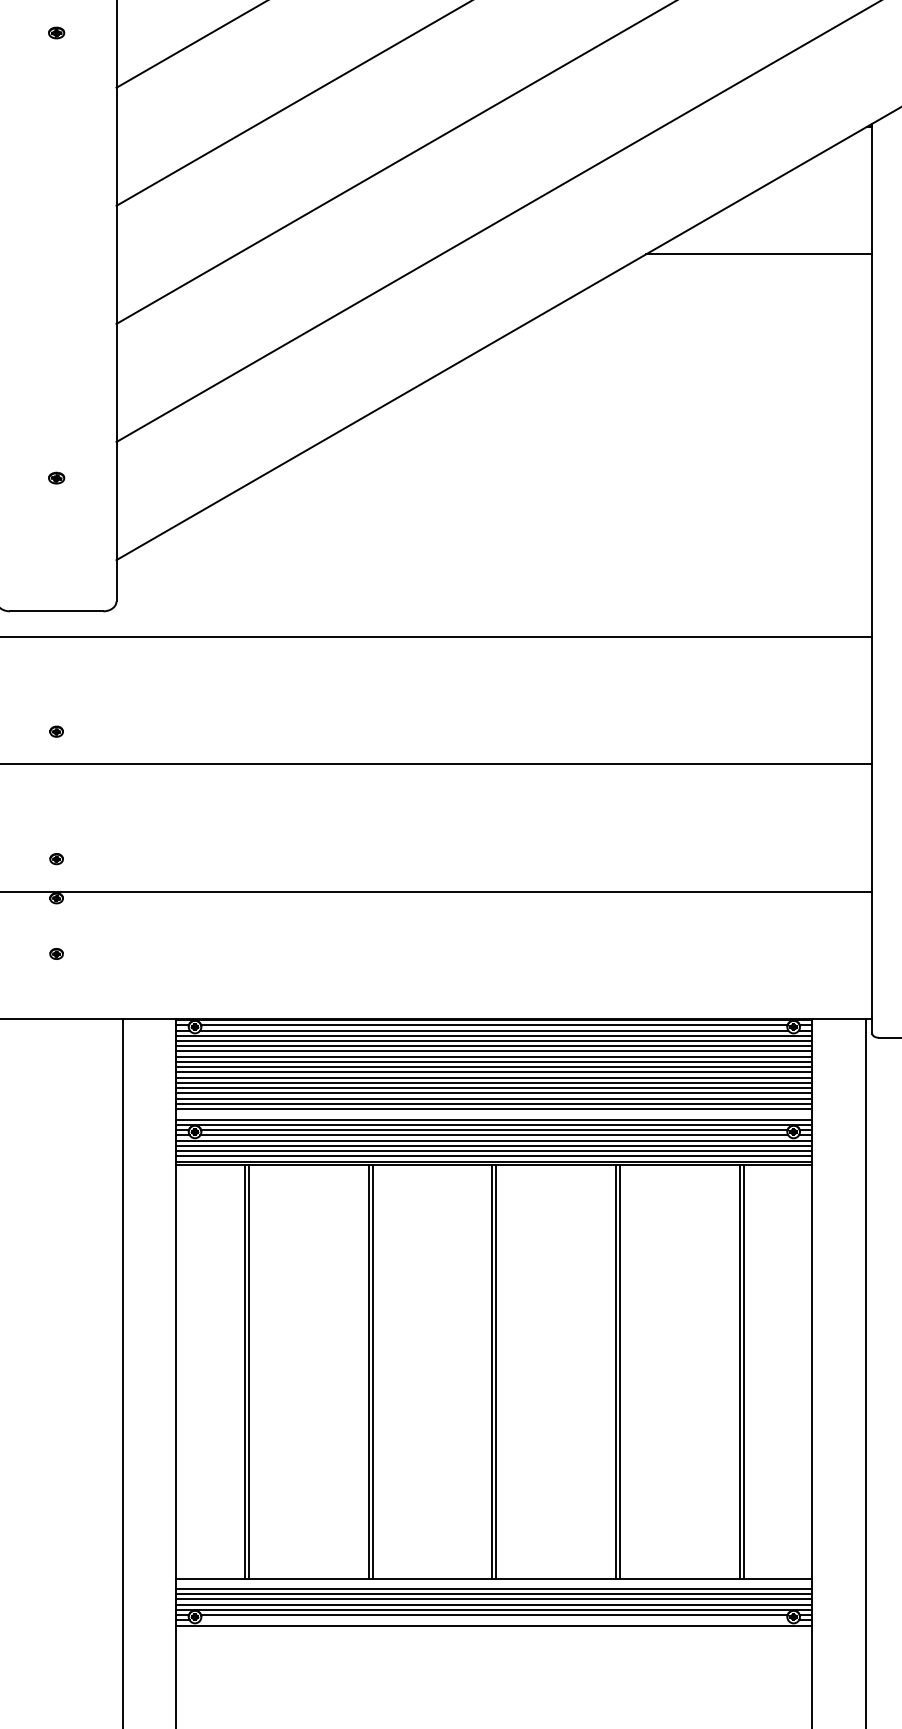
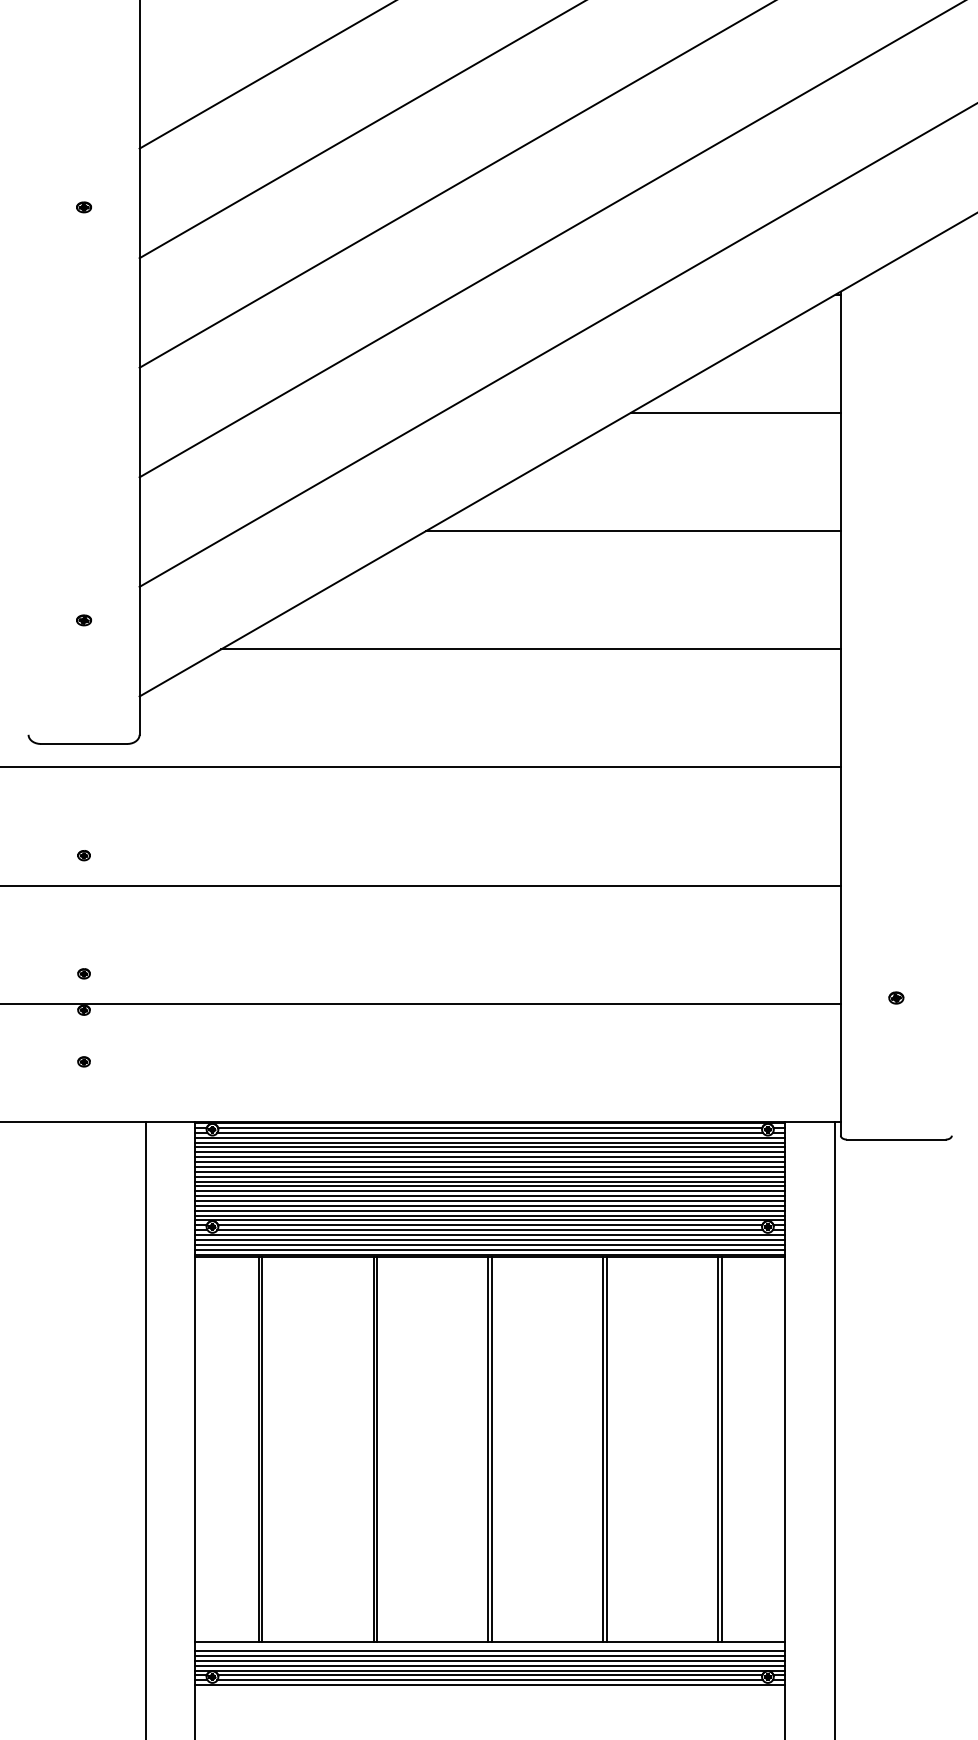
line: (648, 382) -> (633, 531), added
line: (537, 509) -> (530, 649), added
line: (494, 1114) -> (490, 1210), added
line: (494, 1620) -> (490, 1680), added

